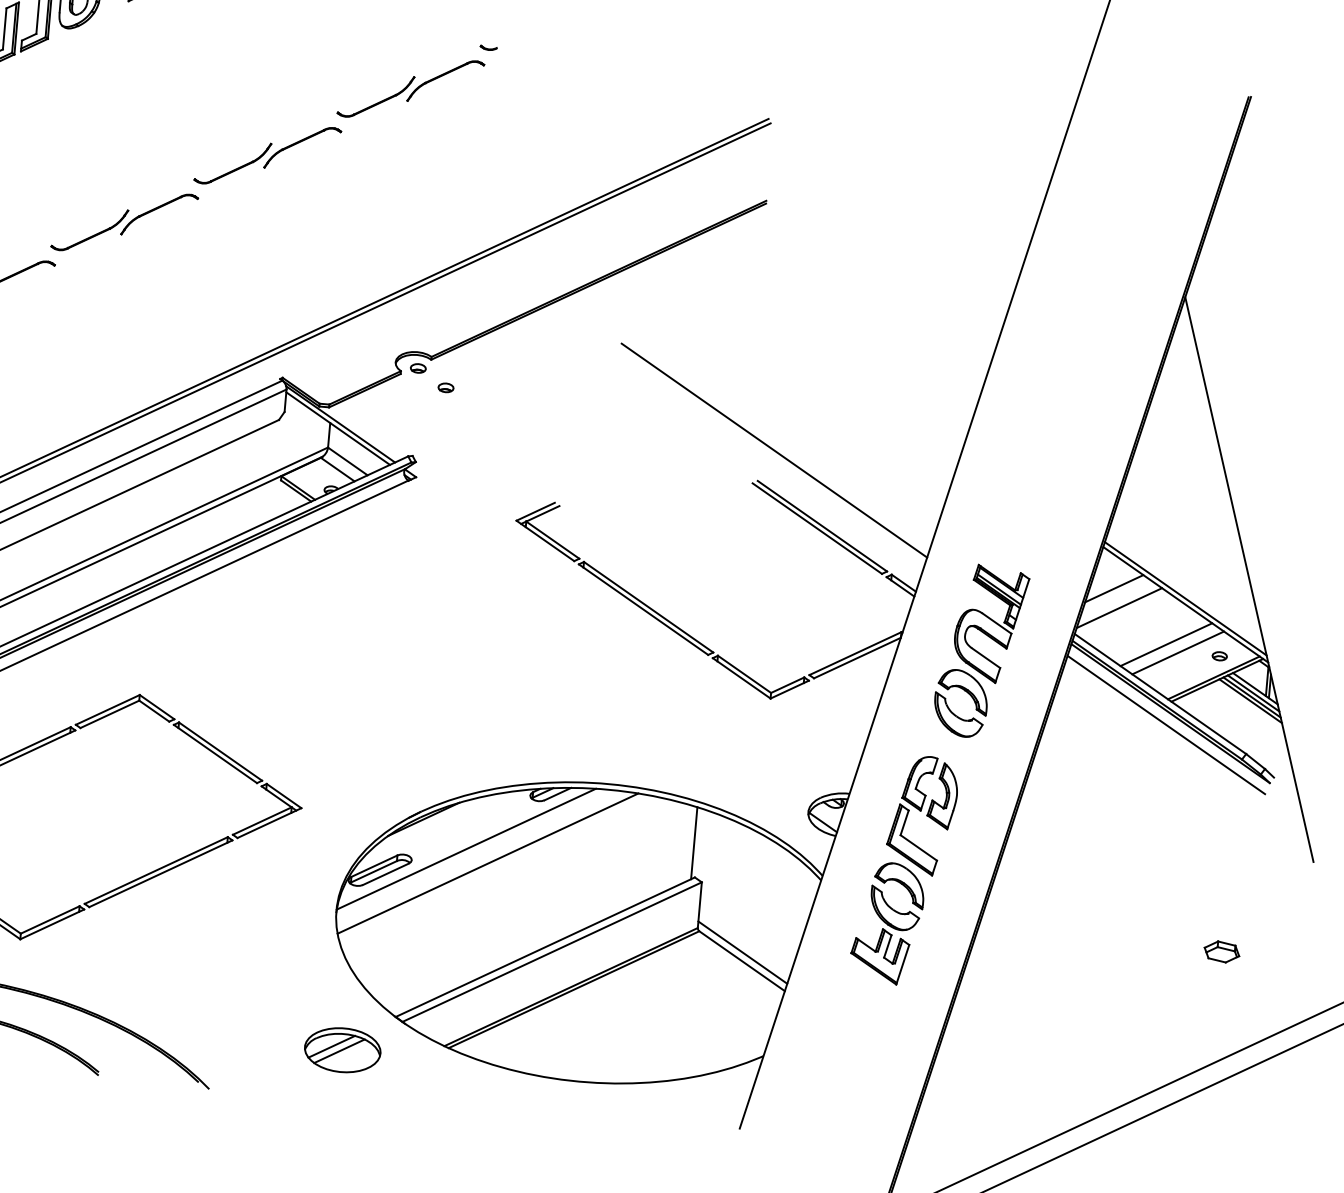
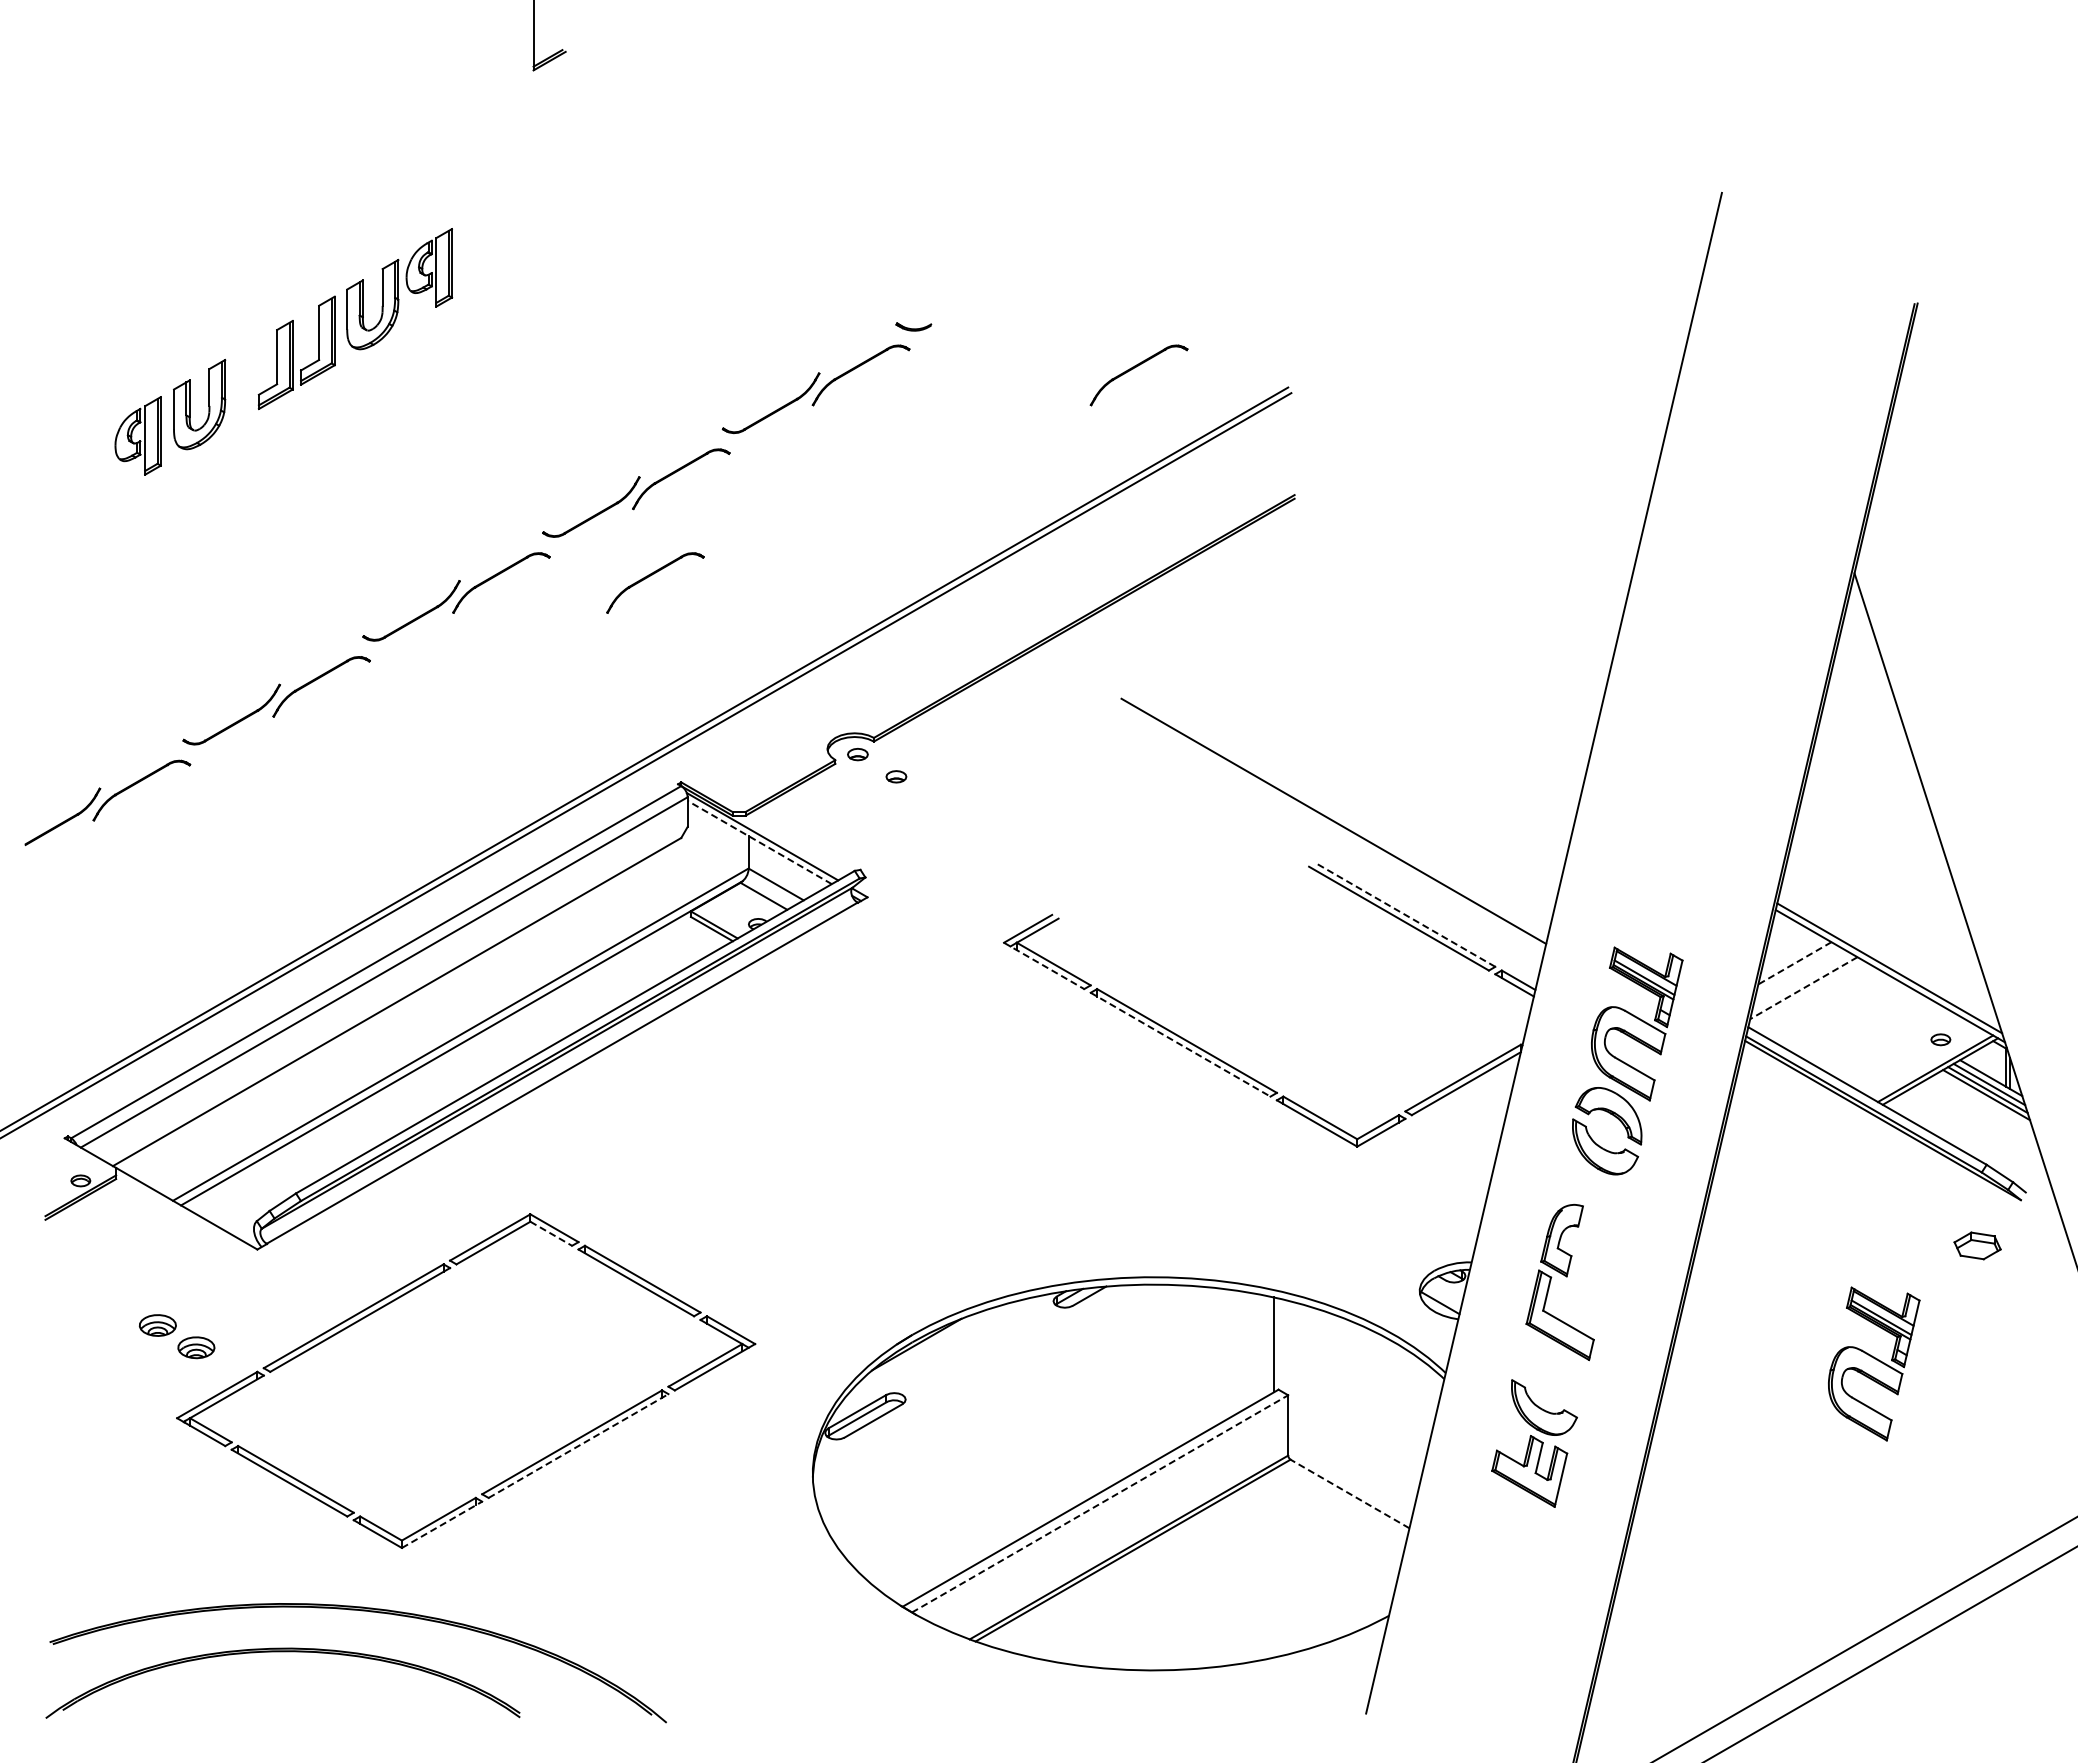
part: (488, 47) -> (913, 326), size x1.6
part: (652, 95) -> (1133, 369), added
part: (274, 219) -> (652, 575), added
line: (337, 428) -> (759, 842), solid -> dashed
line: (822, 525) -> (1405, 914), solid -> dashed
line: (545, 541) -> (1044, 966), solid -> dashed
line: (1113, 588) -> (1794, 963), solid -> dashed
line: (1119, 608) -> (1803, 988), solid -> dashed
line: (643, 609) -> (1180, 1044), solid -> dashed
line: (1166, 644) -> (1869, 1030), removed
line: (1177, 652) -> (1885, 1039), removed
line: (154, 711) -> (551, 1234), solid -> dashed
line: (1166, 724) -> (1878, 1135), removed
part: (943, 795) -> (1594, 1254), removed
line: (466, 848) -> (975, 1378), removed
line: (487, 863) -> (1005, 1395), removed
line: (160, 874) -> (578, 1446), solid -> dashed
part: (899, 885) -> (1547, 1376), removed
part: (1148, 897) -> (1874, 1363), added
line: (52, 924) -> (442, 1524), solid -> dashed
line: (552, 951) -> (1100, 1503), solid -> dashed
part: (1221, 951) -> (1977, 1245), moved
line: (742, 952) -> (1349, 1482), removed
line: (742, 960) -> (1350, 1493), solid -> dashed
part: (342, 1050) -> (836, 1656), removed

